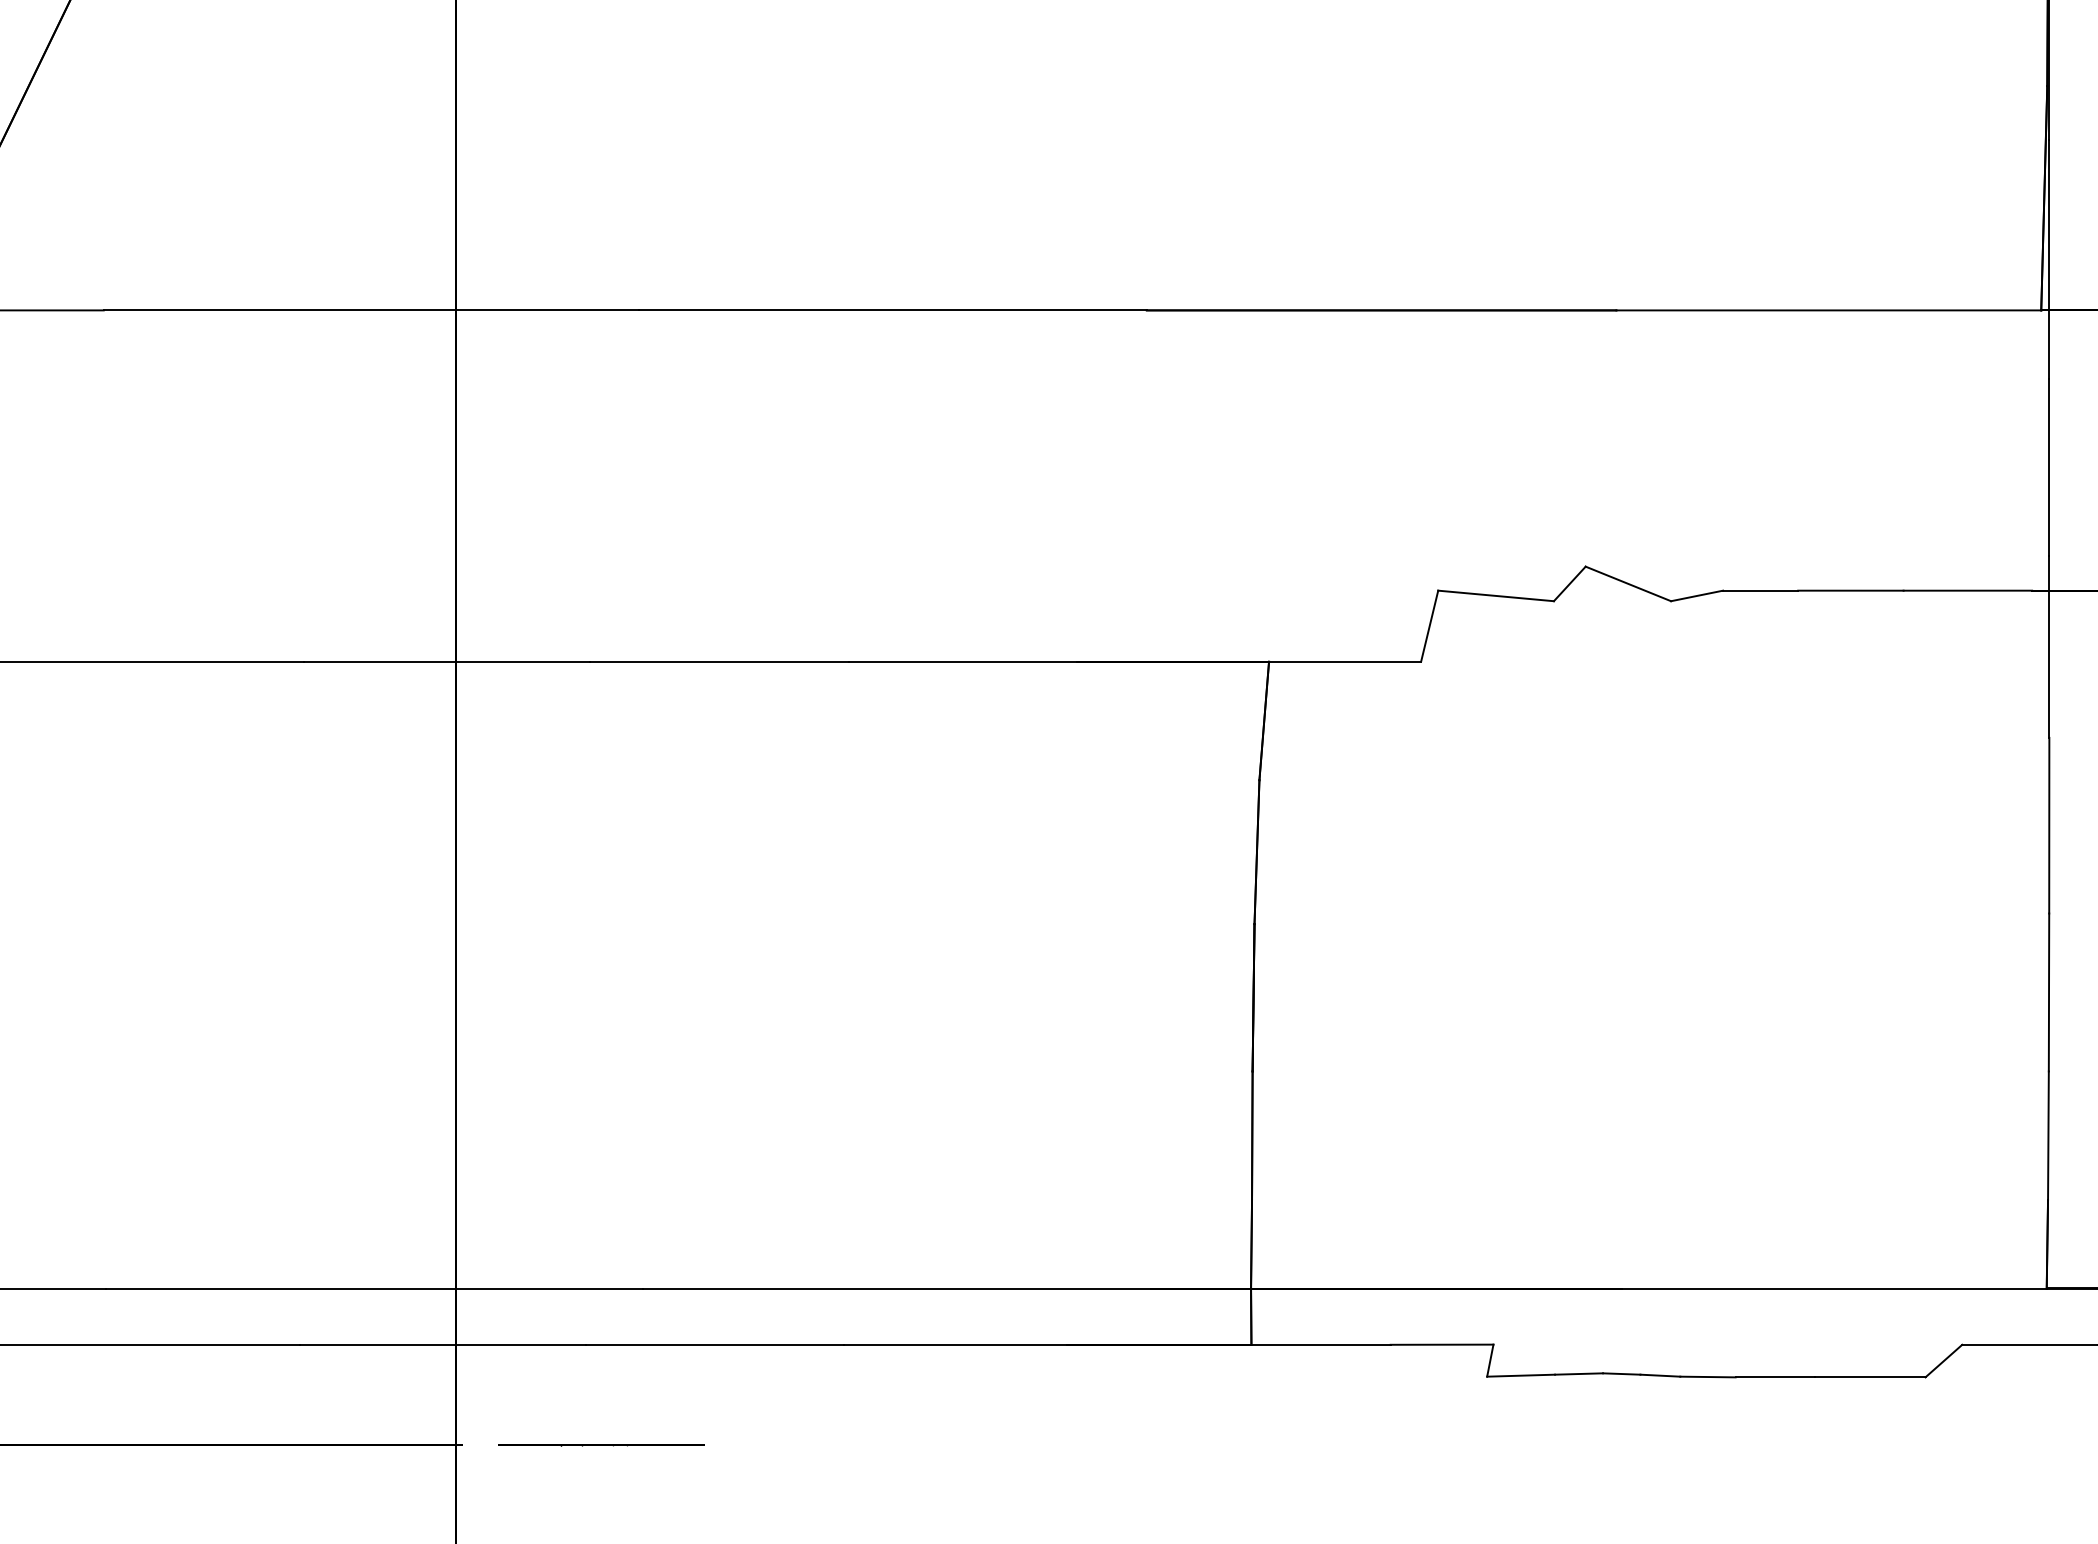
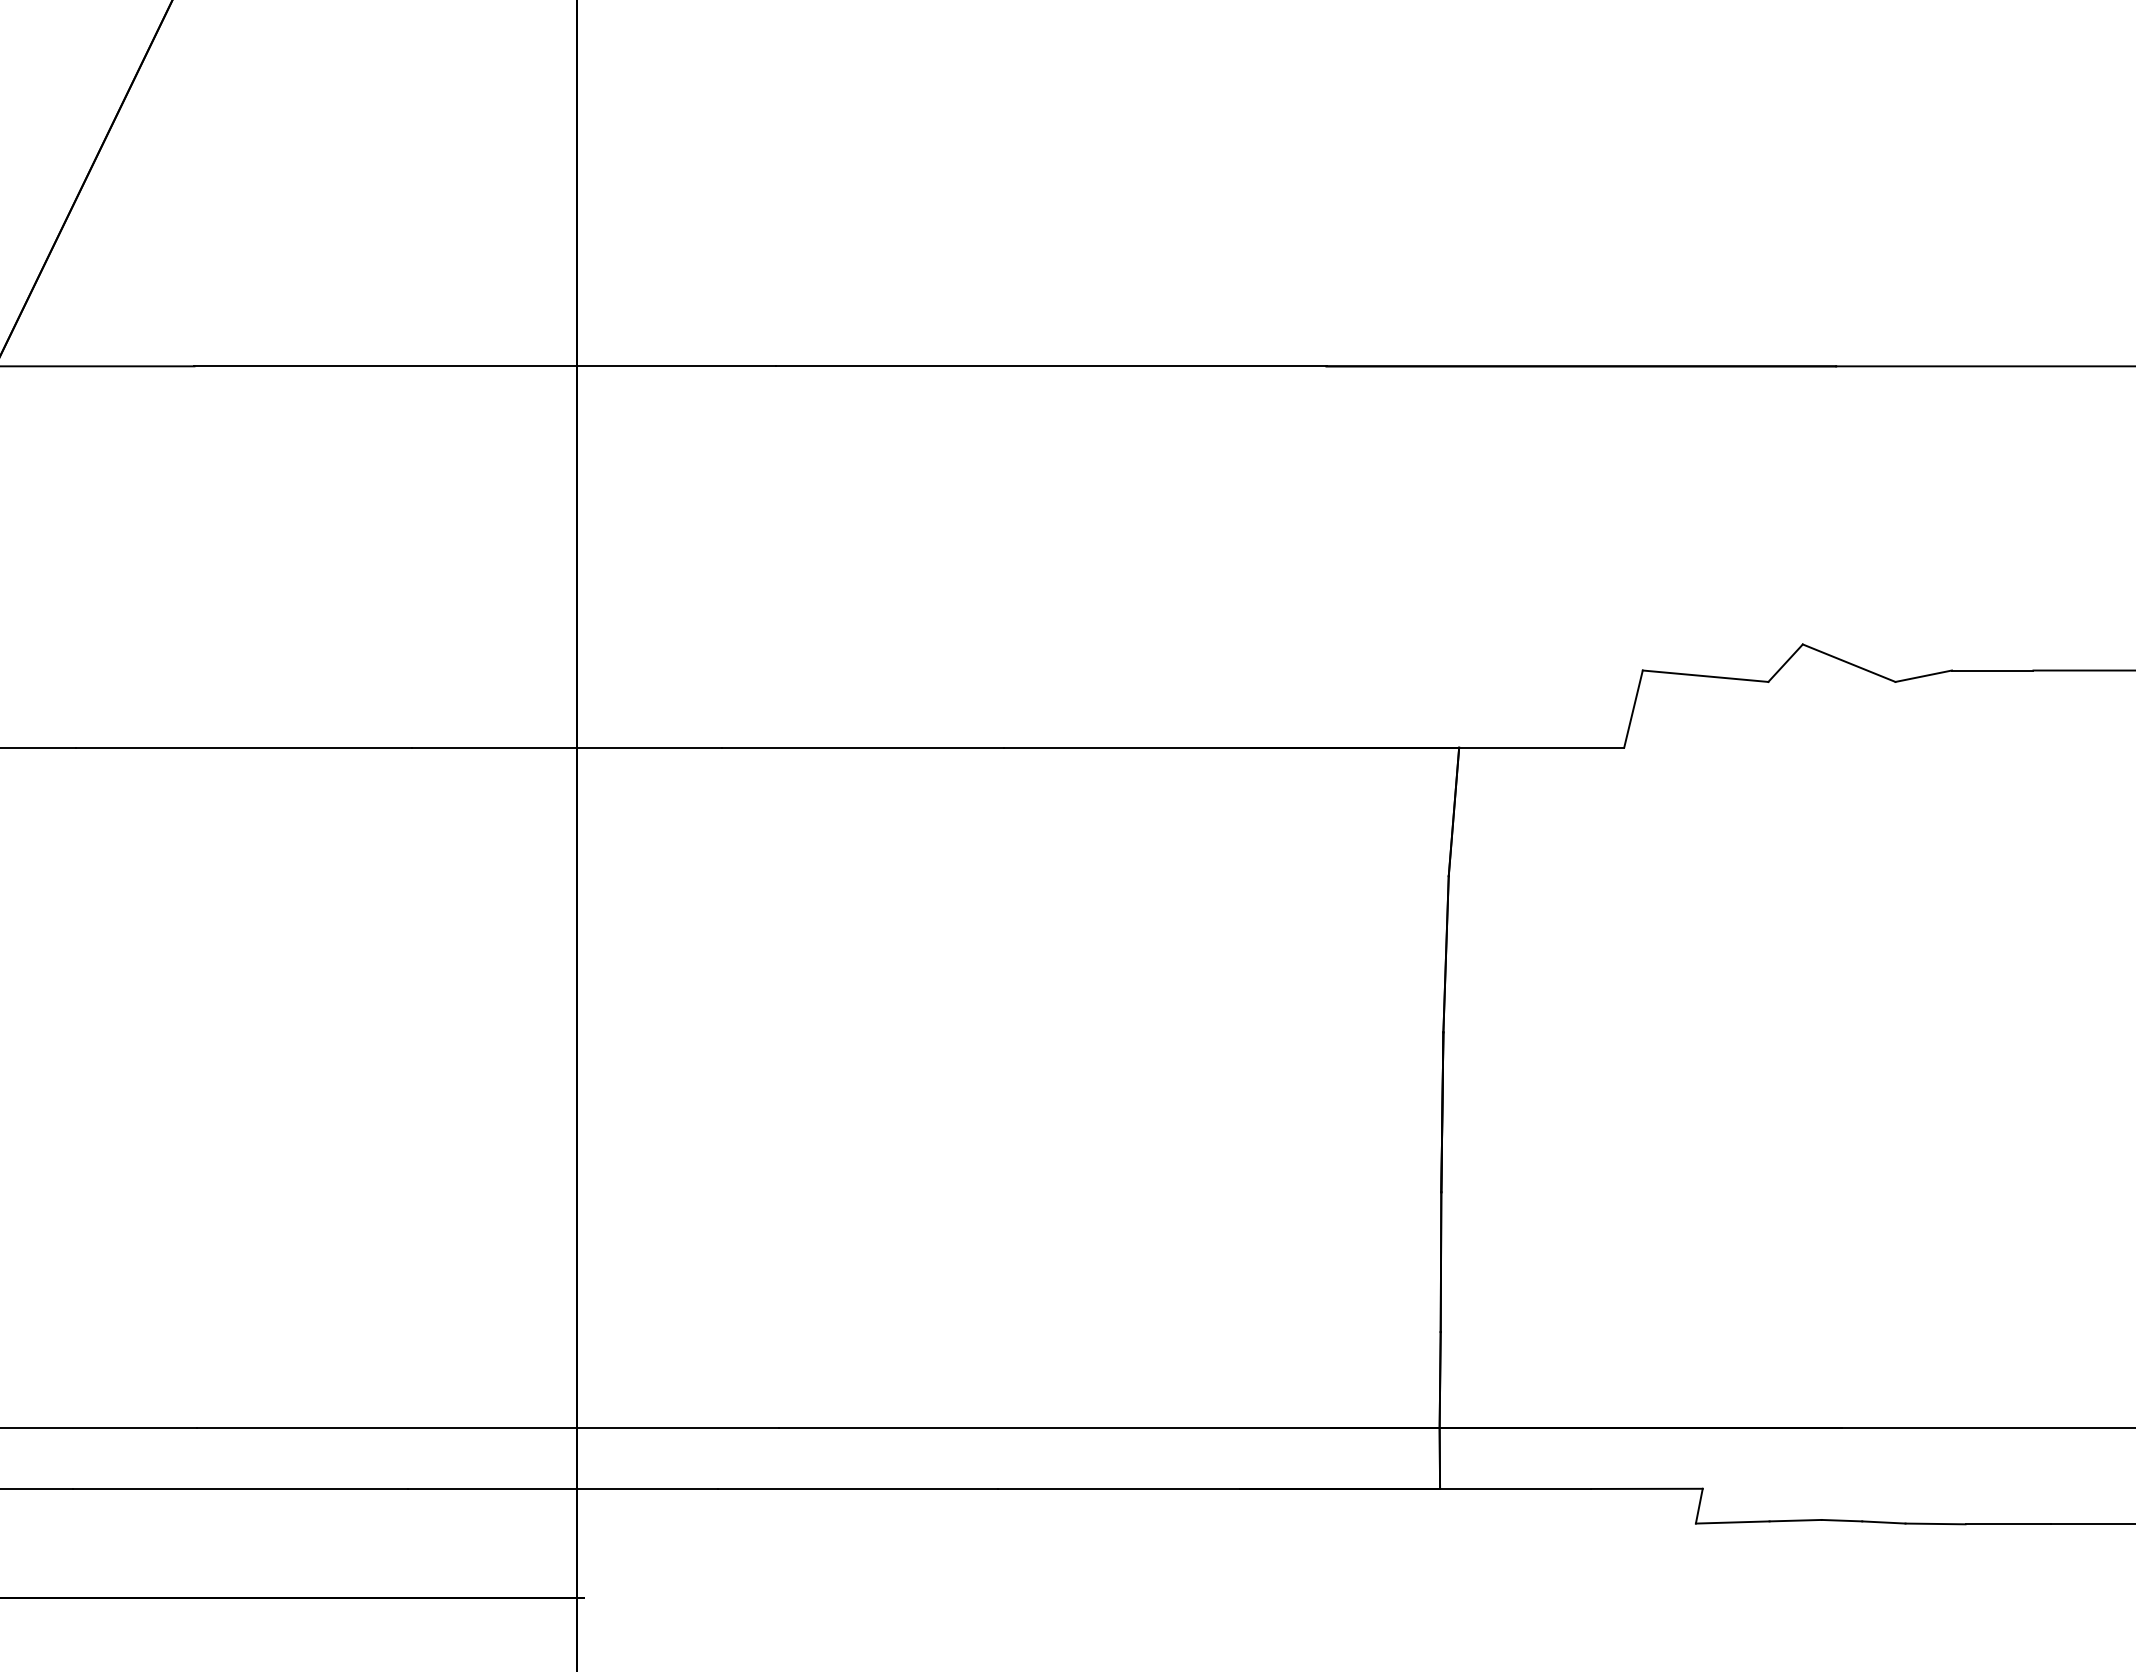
line: (601, 1445) -> (734, 1598), removed

